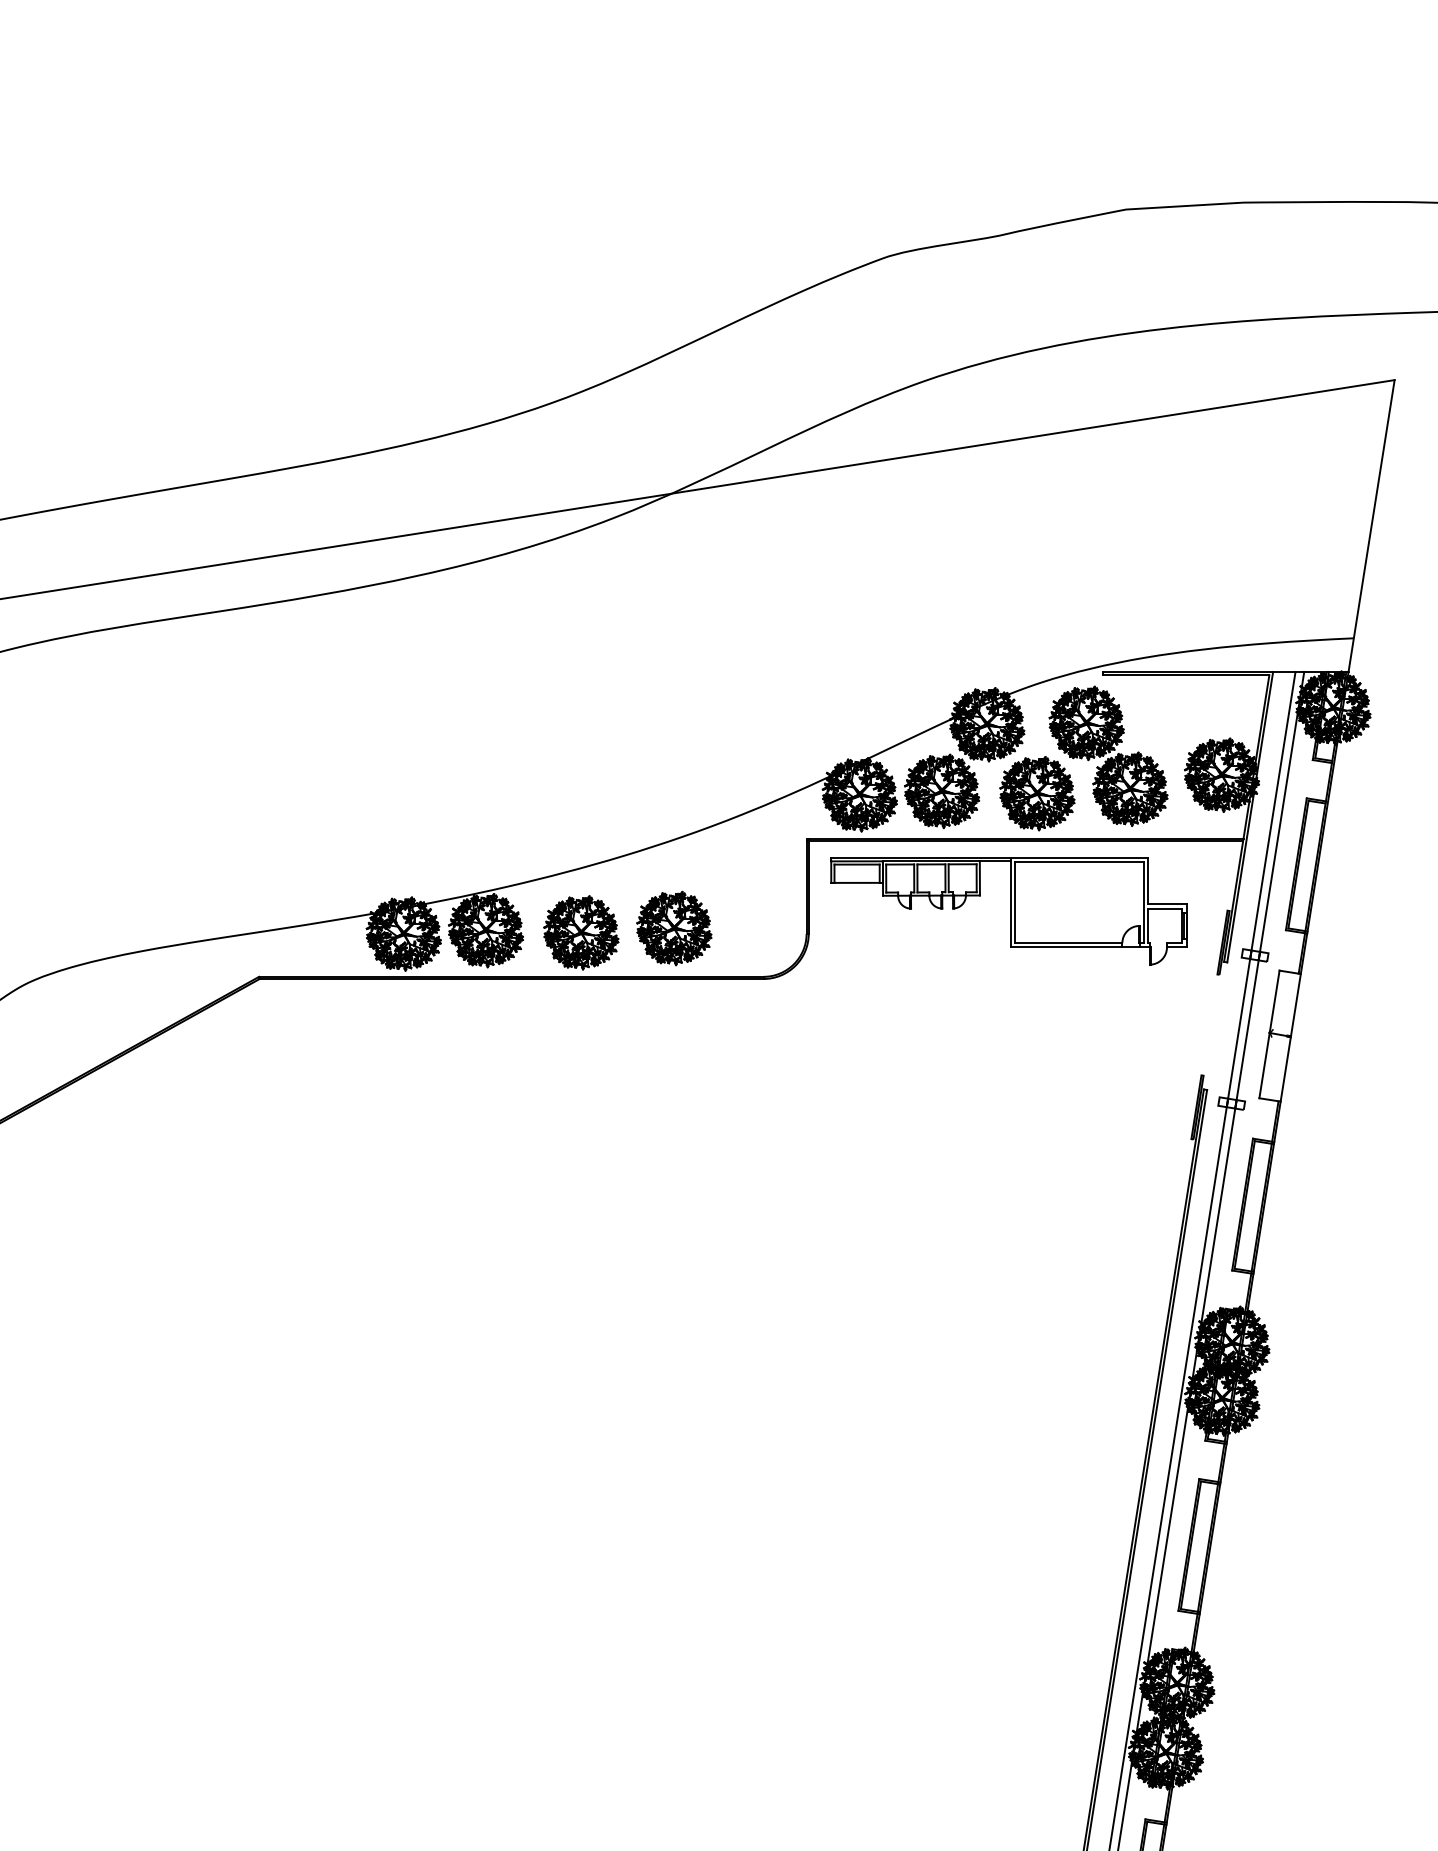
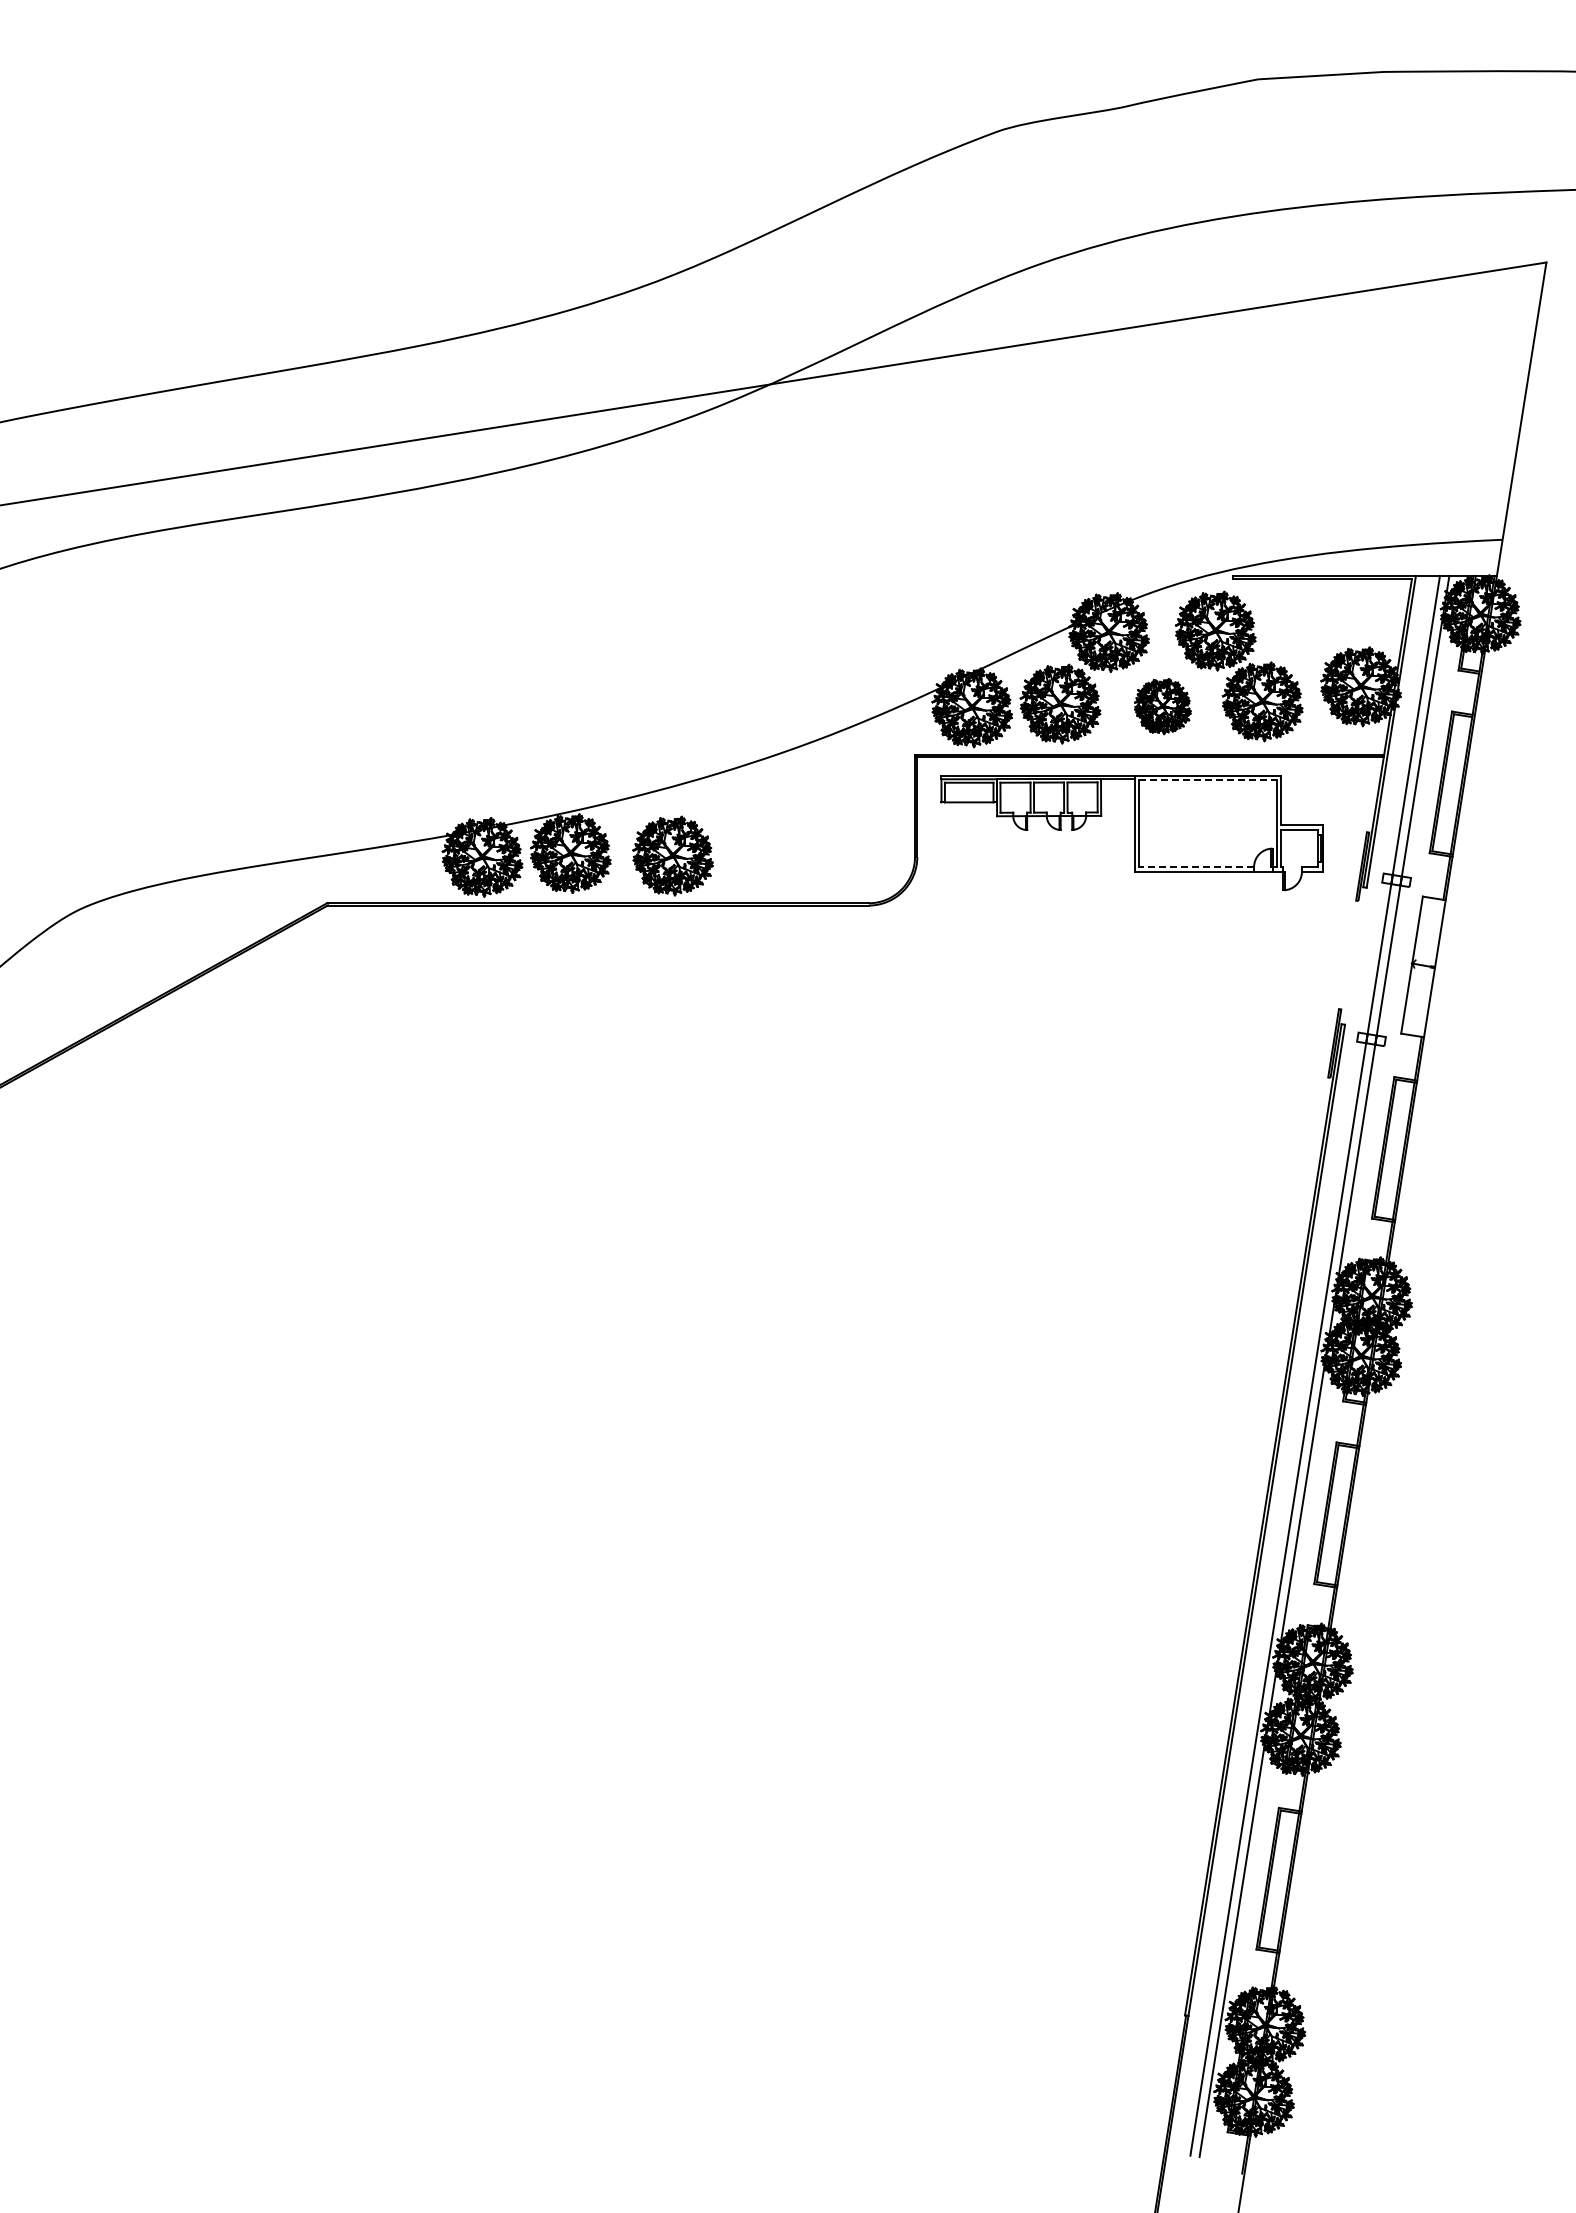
part: (1037, 793) -> (1162, 706), size x0.7
line: (1079, 862) -> (1207, 780), solid -> dashed
part: (673, 928) -> (772, 851), removed
line: (1068, 943) -> (1196, 867), solid -> dashed

